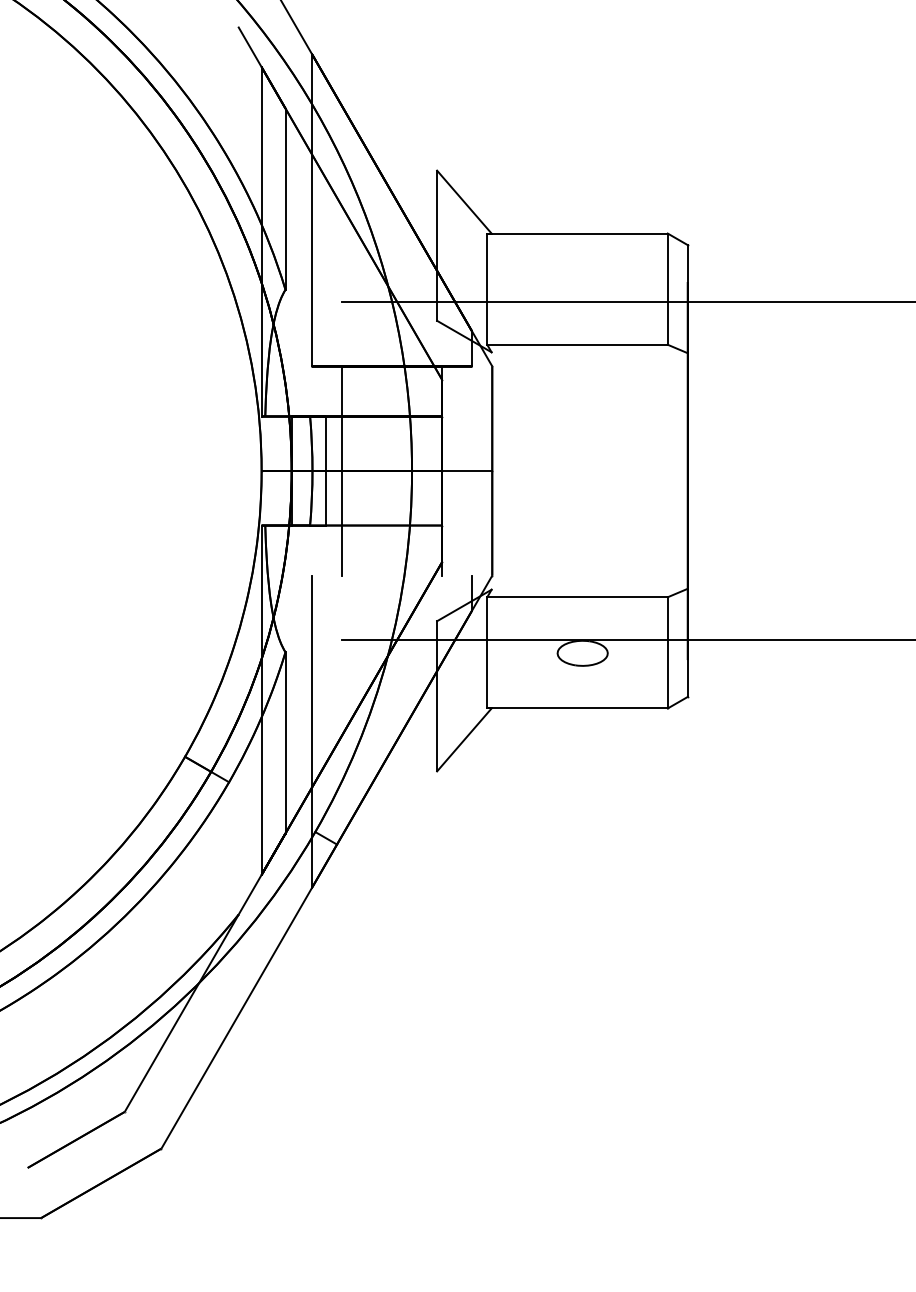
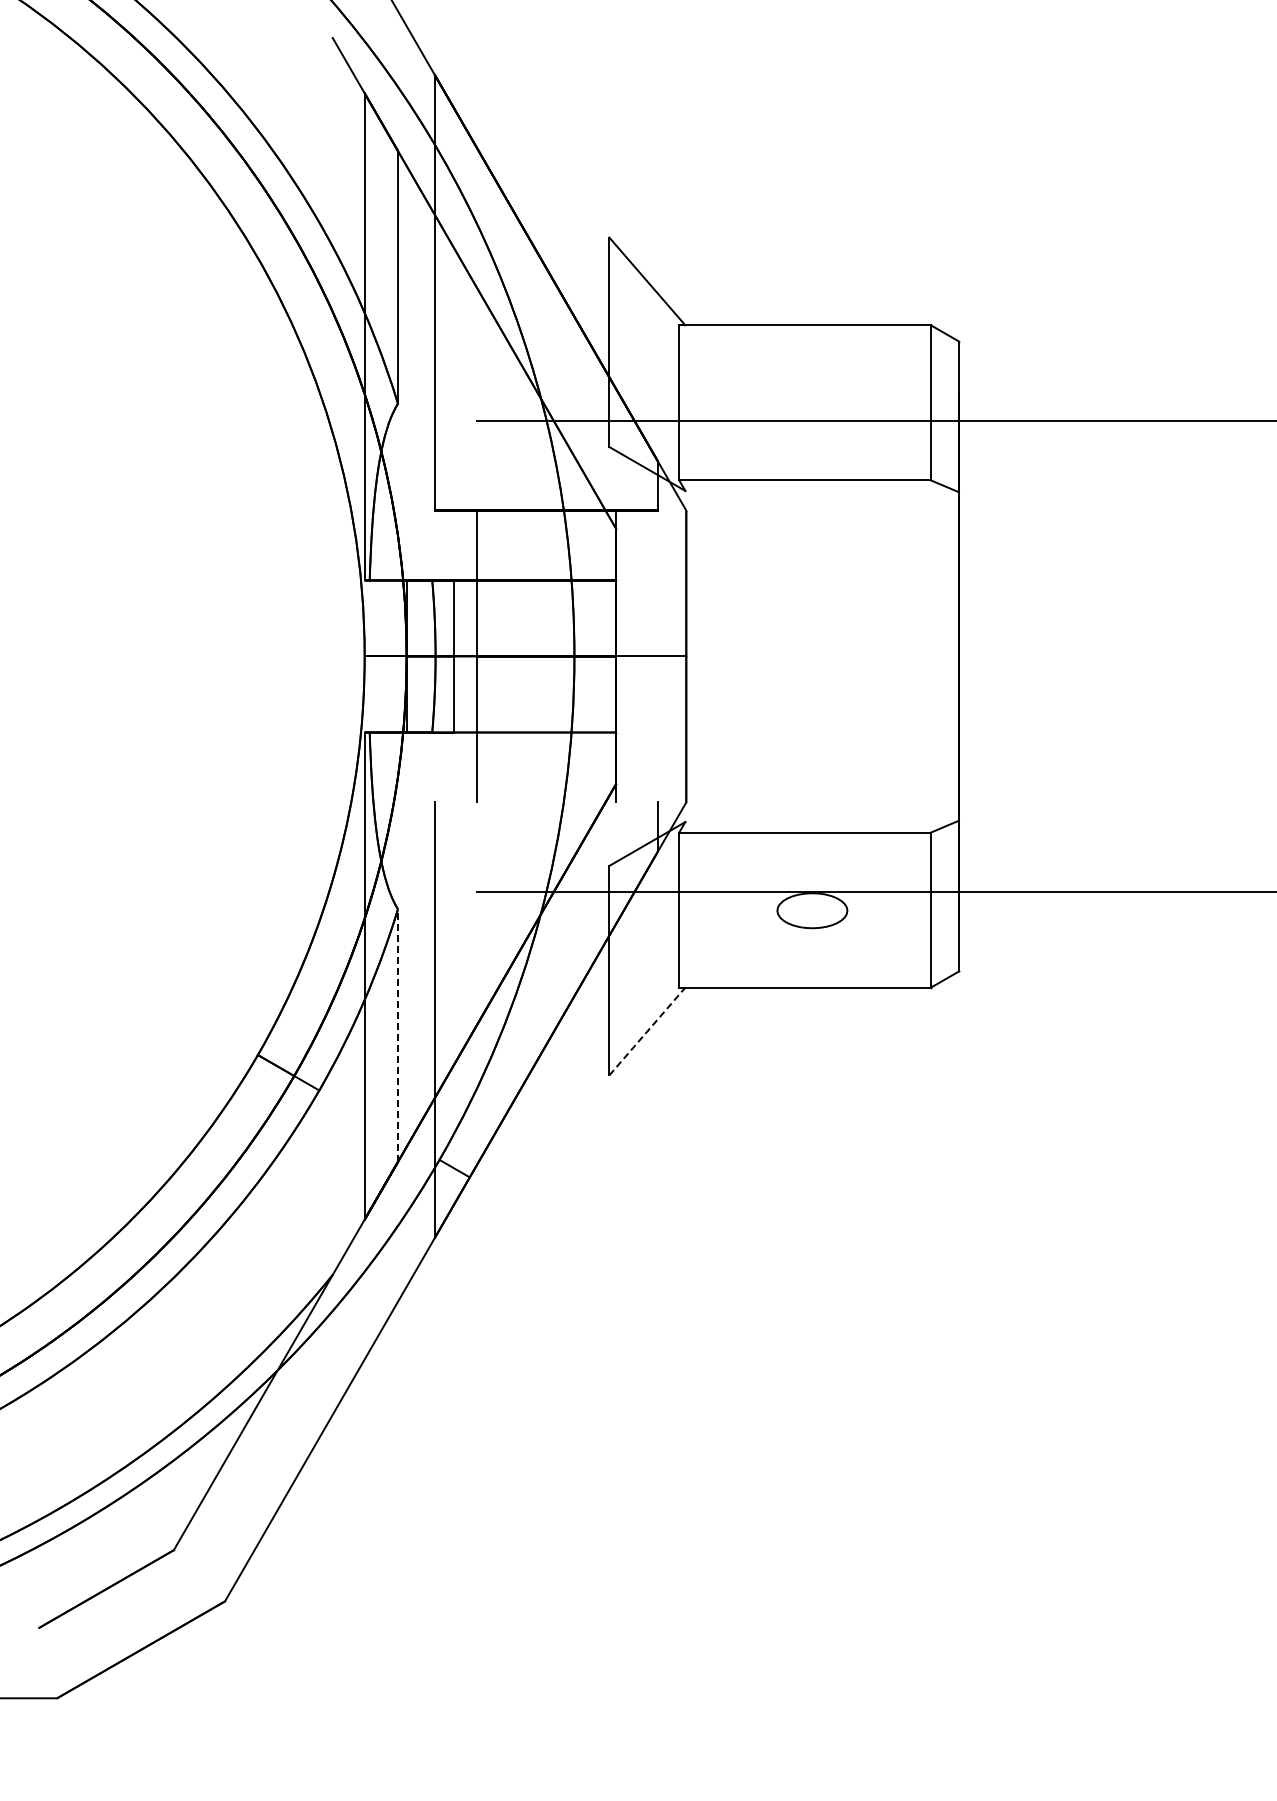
line: (464, 739) -> (647, 1031), solid -> dashed
line: (285, 742) -> (397, 1035), solid -> dashed

